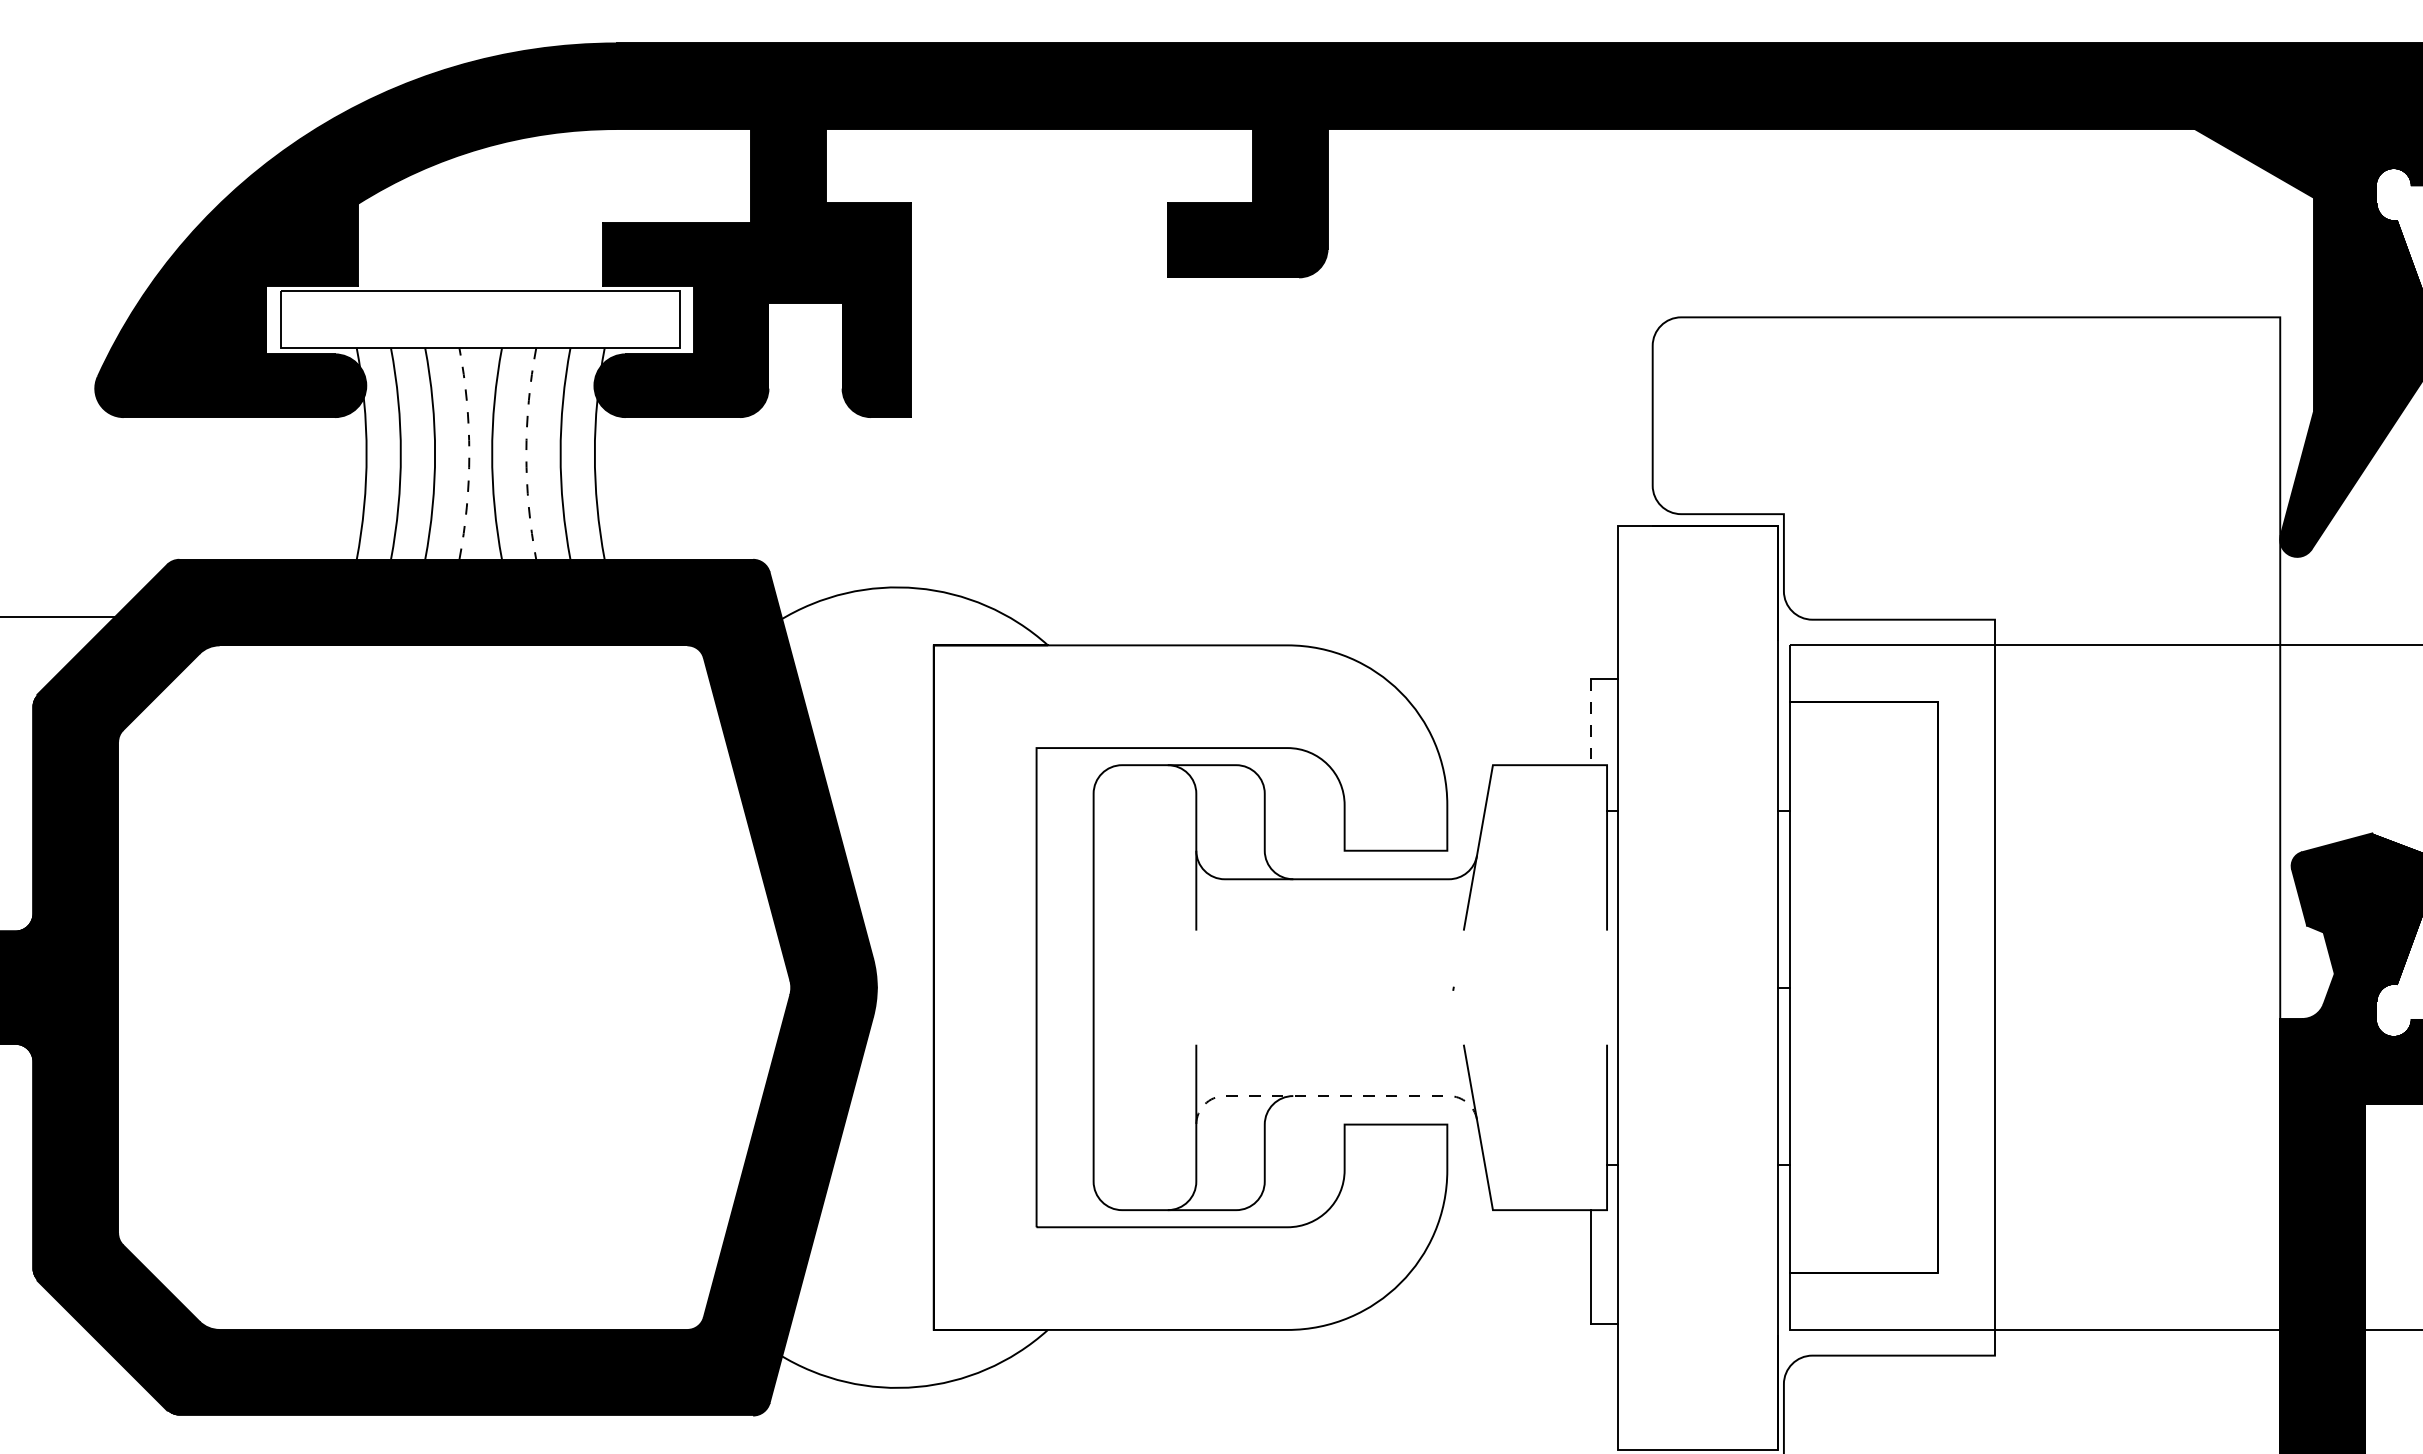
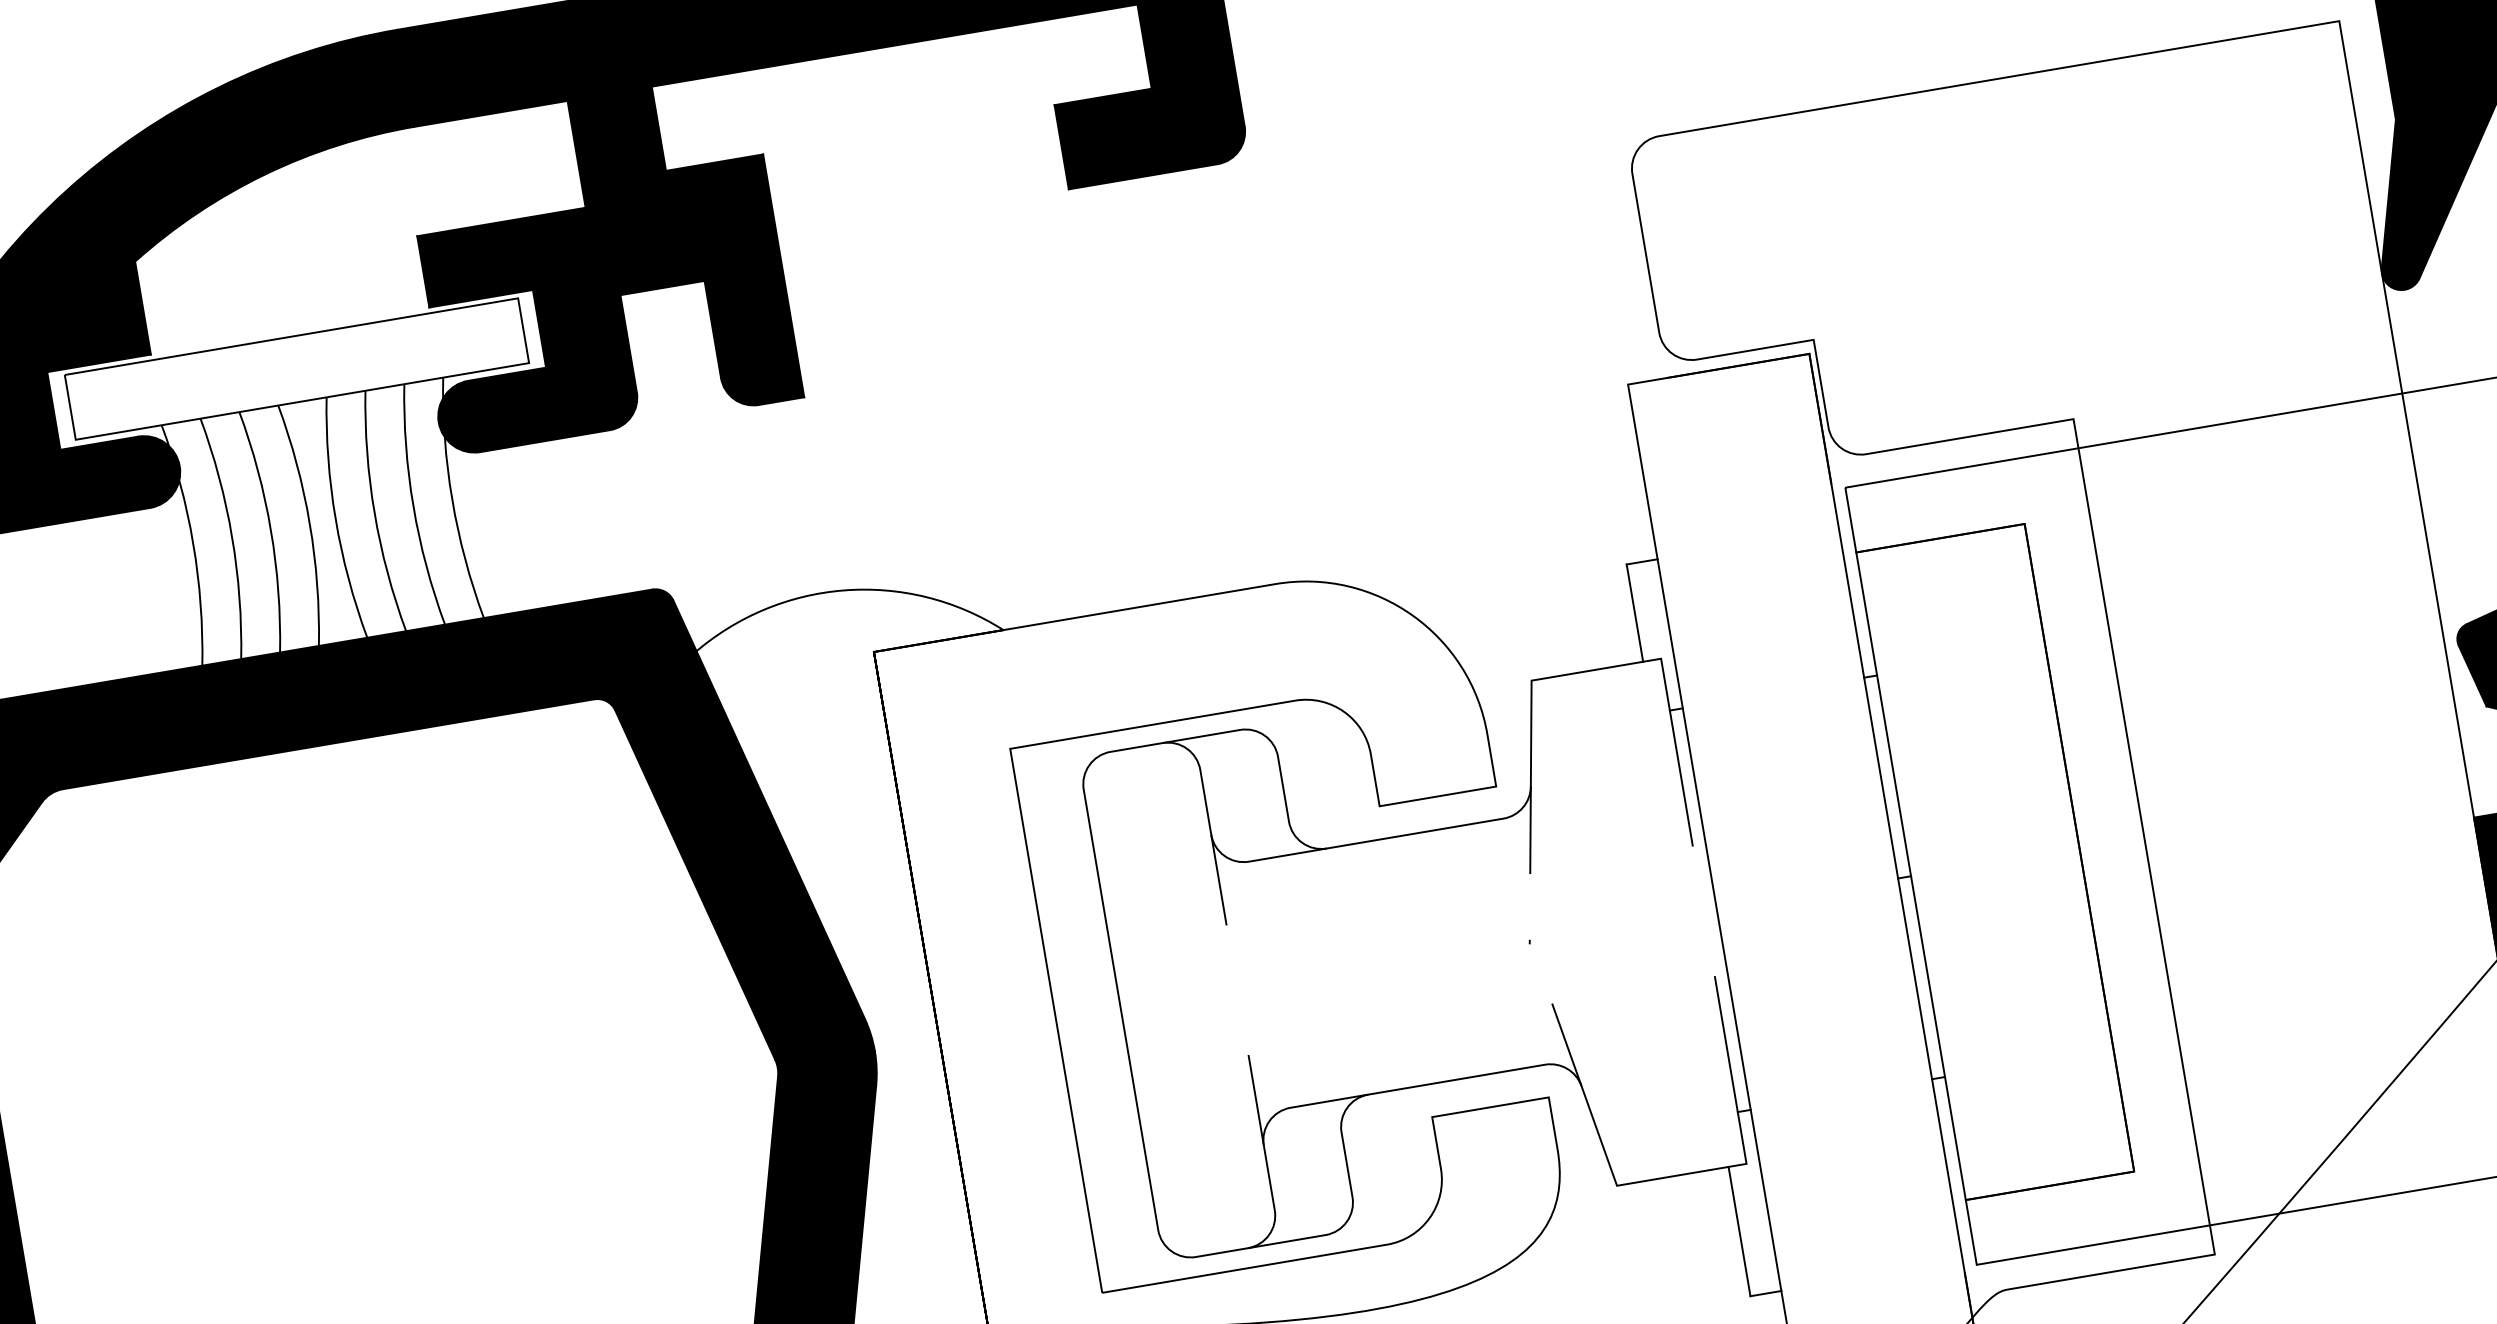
arc: (469, 453) -> (309, 523), dashed -> solid
arc: (526, 453) -> (374, 512), dashed -> solid
line: (1591, 722) -> (1635, 613), dashed -> solid
line: (1333, 1096) -> (1414, 1087), dashed -> solid

